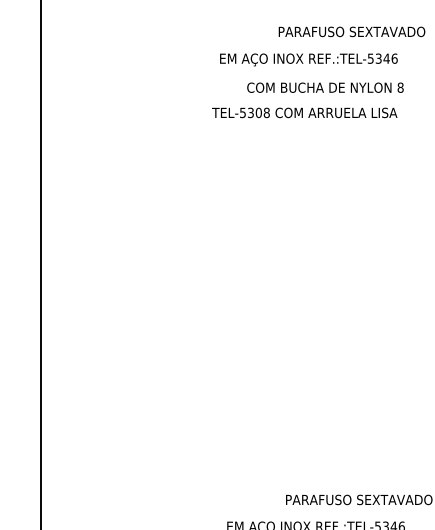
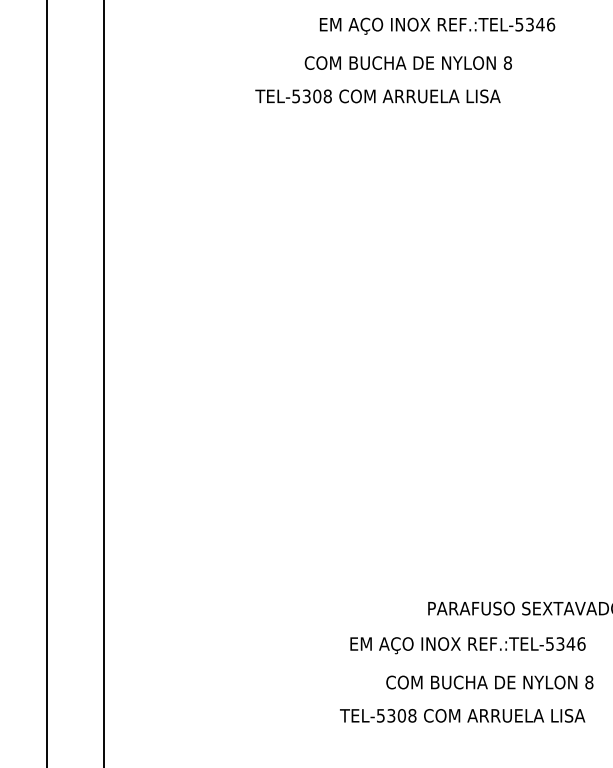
text: (308, 59) -> (437, 25), moved
text: (324, 87) -> (407, 62), moved
text: (304, 112) -> (377, 96), moved

